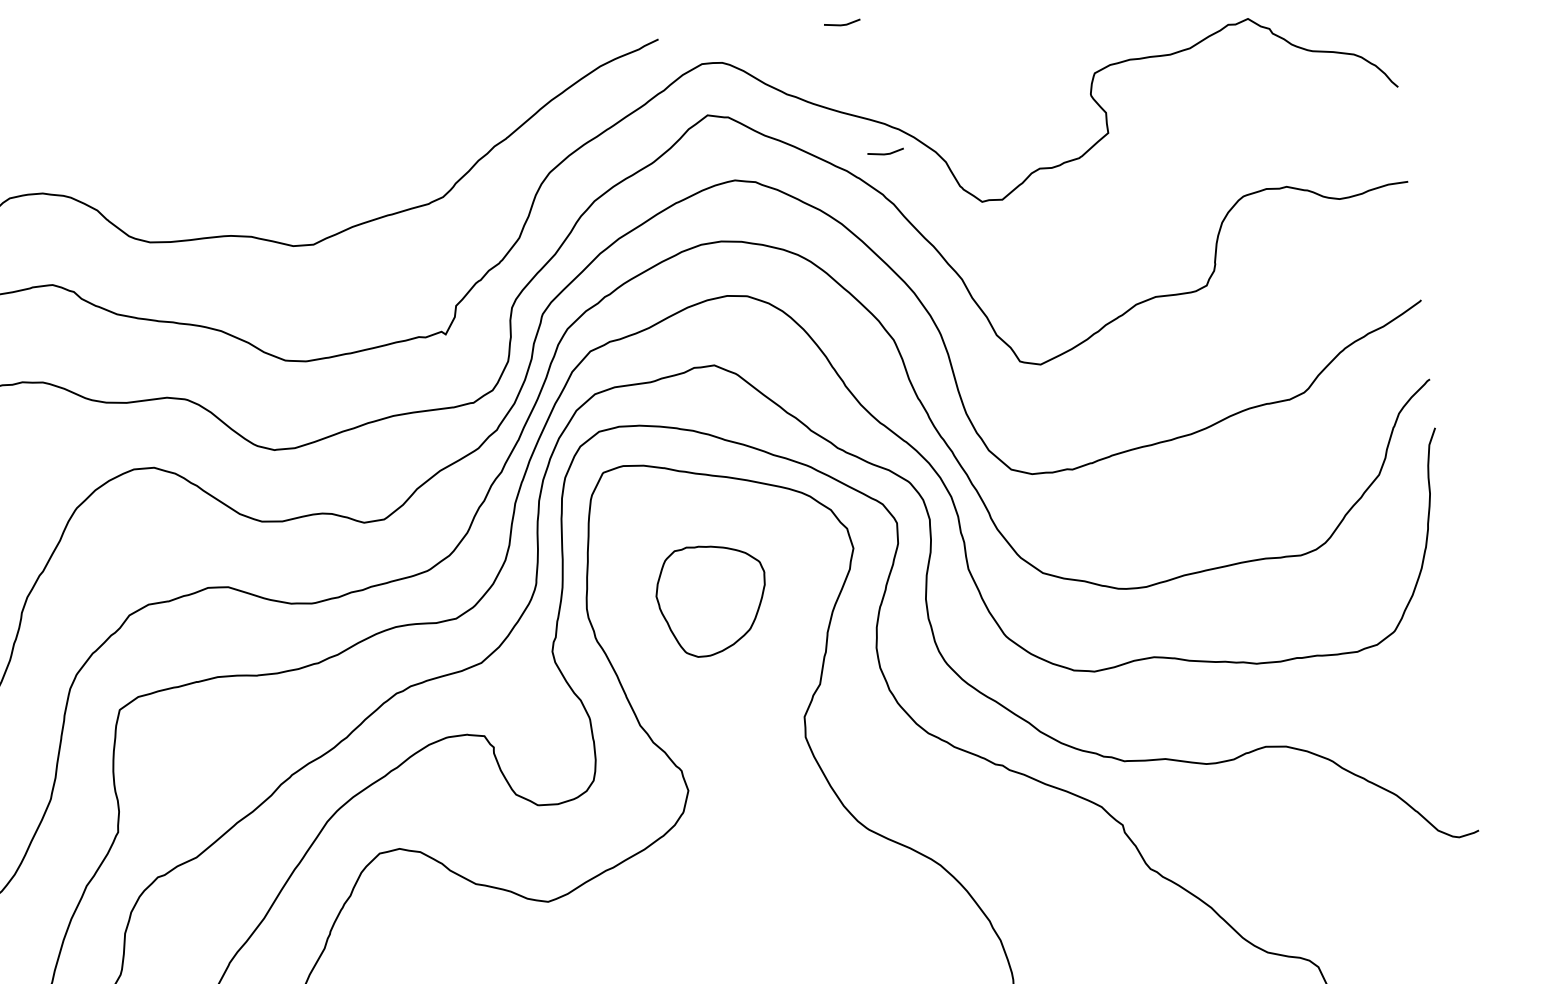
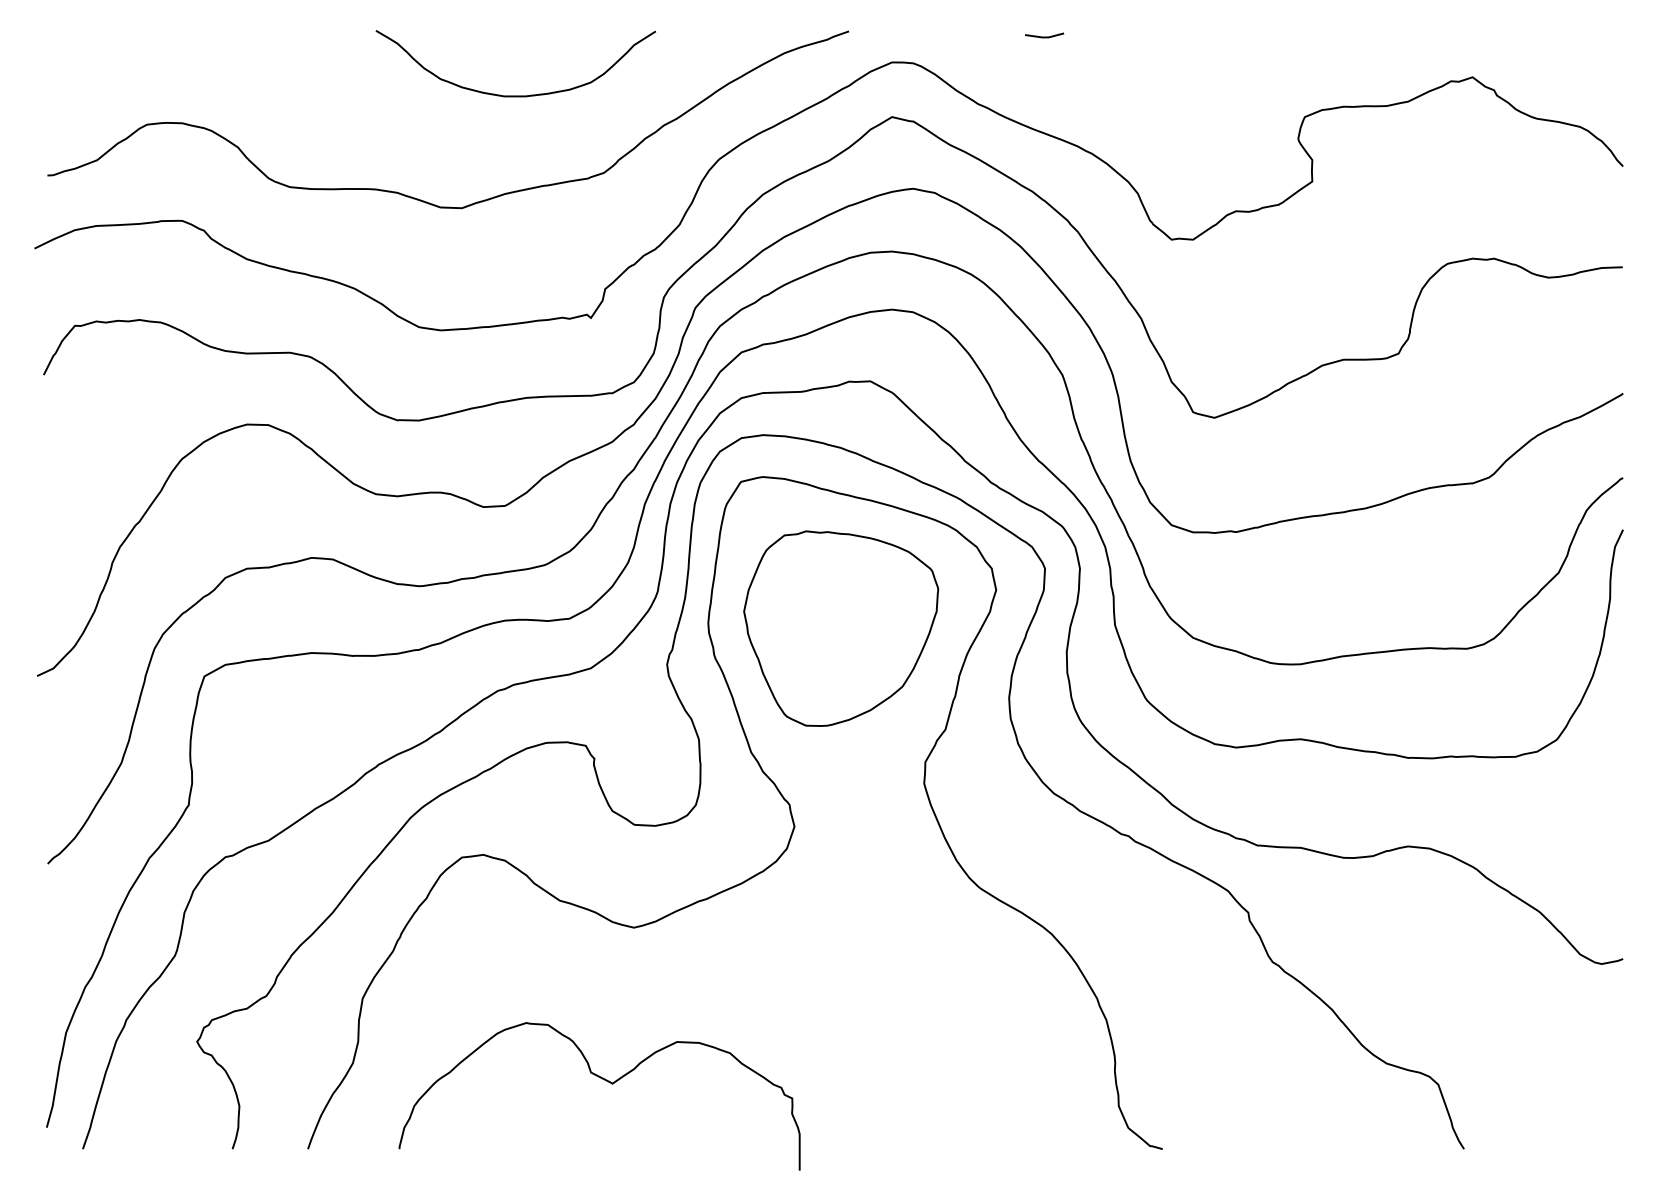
curve: (352, 133) -> (515, 95), added
line: (885, 153) -> (1075, 177), removed
part: (712, 600) -> (841, 628), size x1.67

